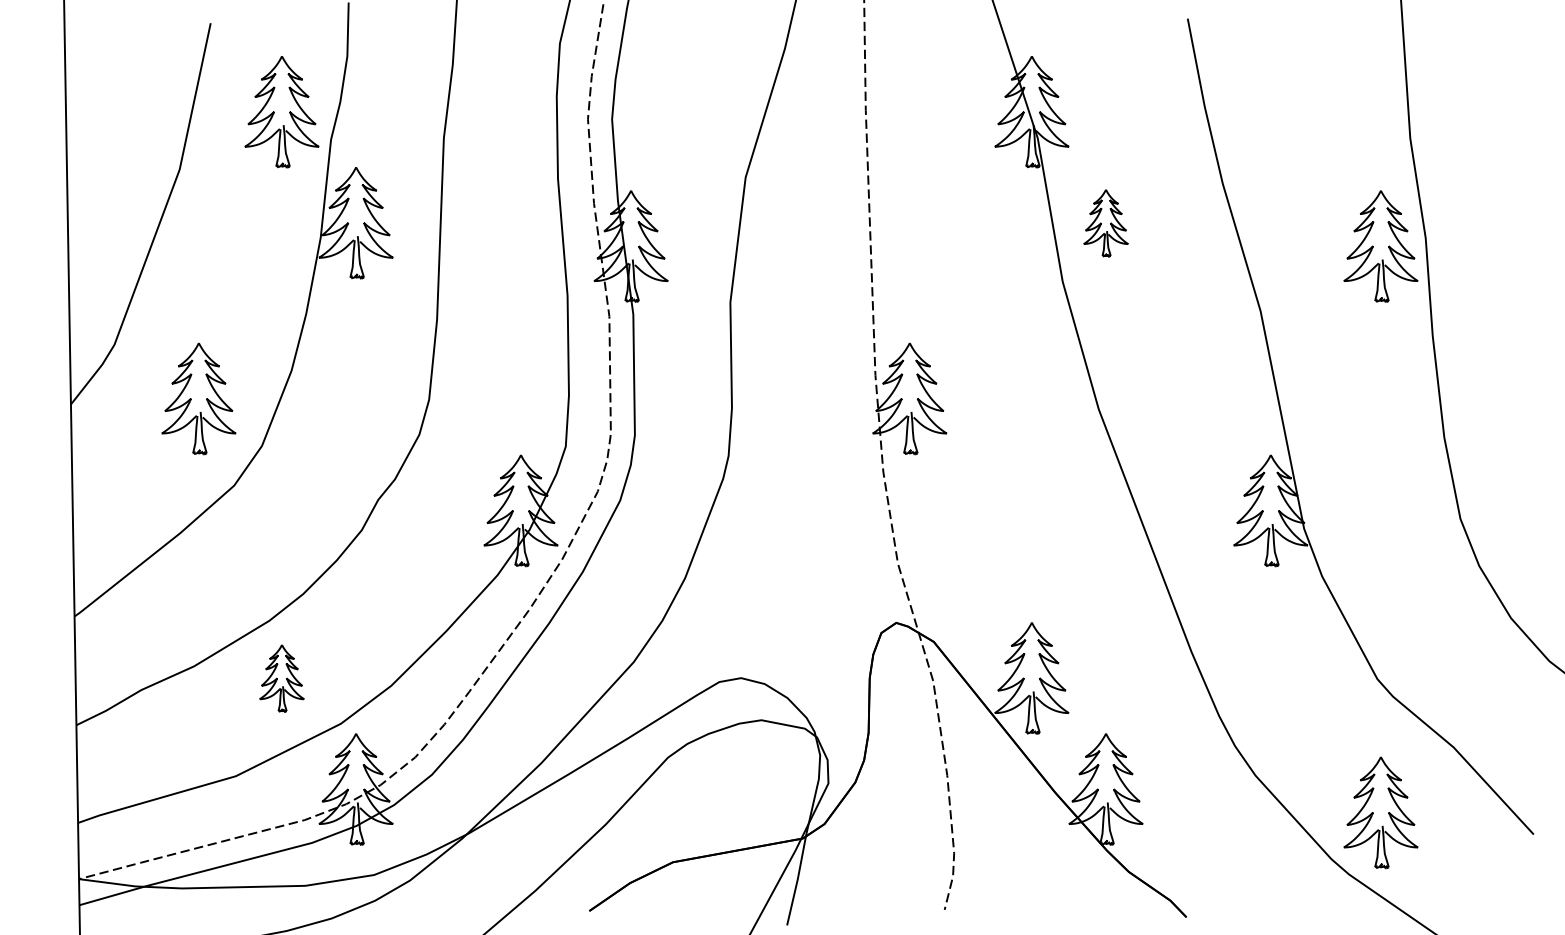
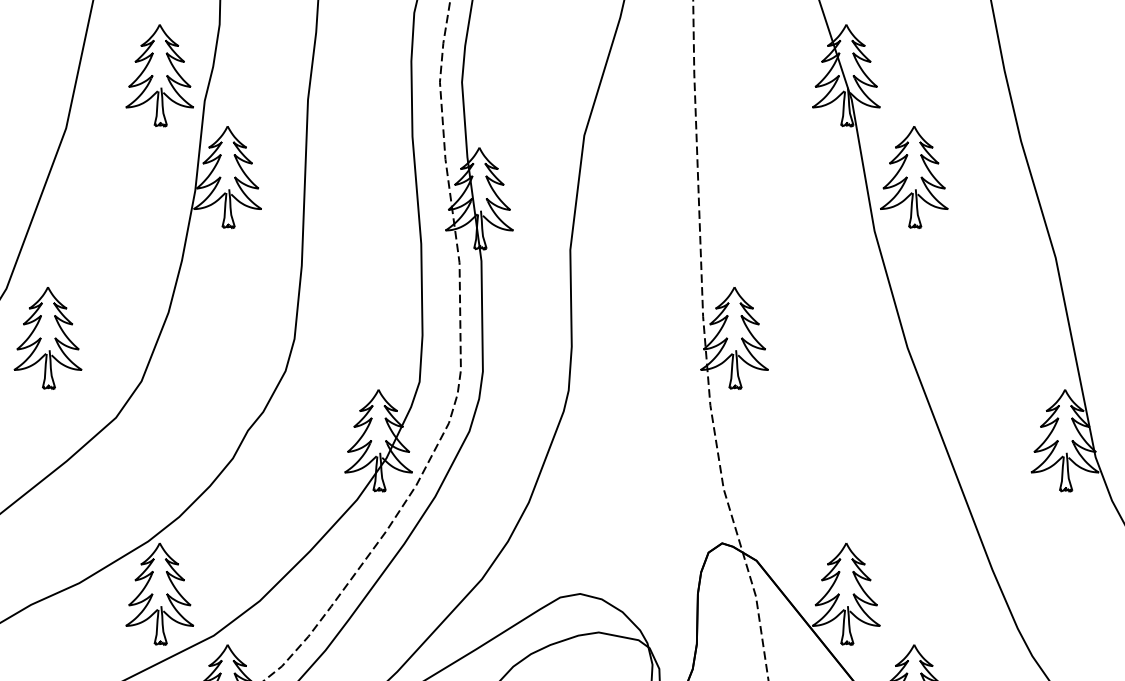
part: (1105, 223) -> (913, 177), size x1.67
part: (198, 398) -> (47, 337), moved
part: (281, 678) -> (159, 594), size x1.67

